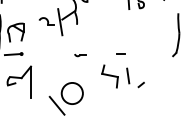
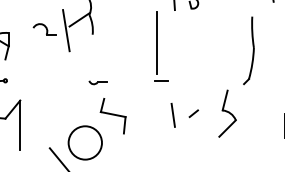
line: (117, 29) -> (156, 42), added
part: (162, 74) -> (227, 112), added
part: (109, 76) -> (112, 116), moved
line: (140, 85) -> (192, 114), moved

